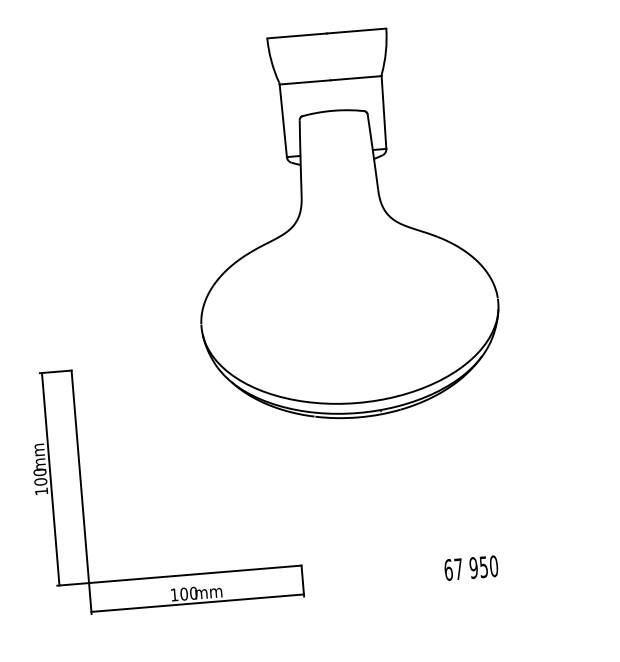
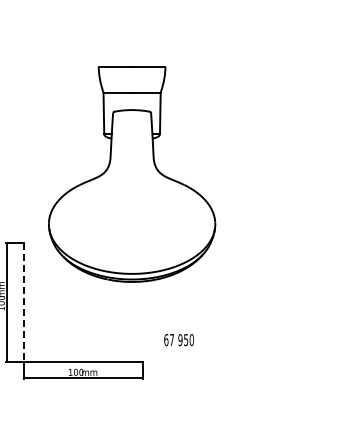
part: (343, 225) -> (132, 174), moved
line: (80, 477) -> (23, 302), solid -> dashed
text: (470, 568) -> (178, 340), moved

